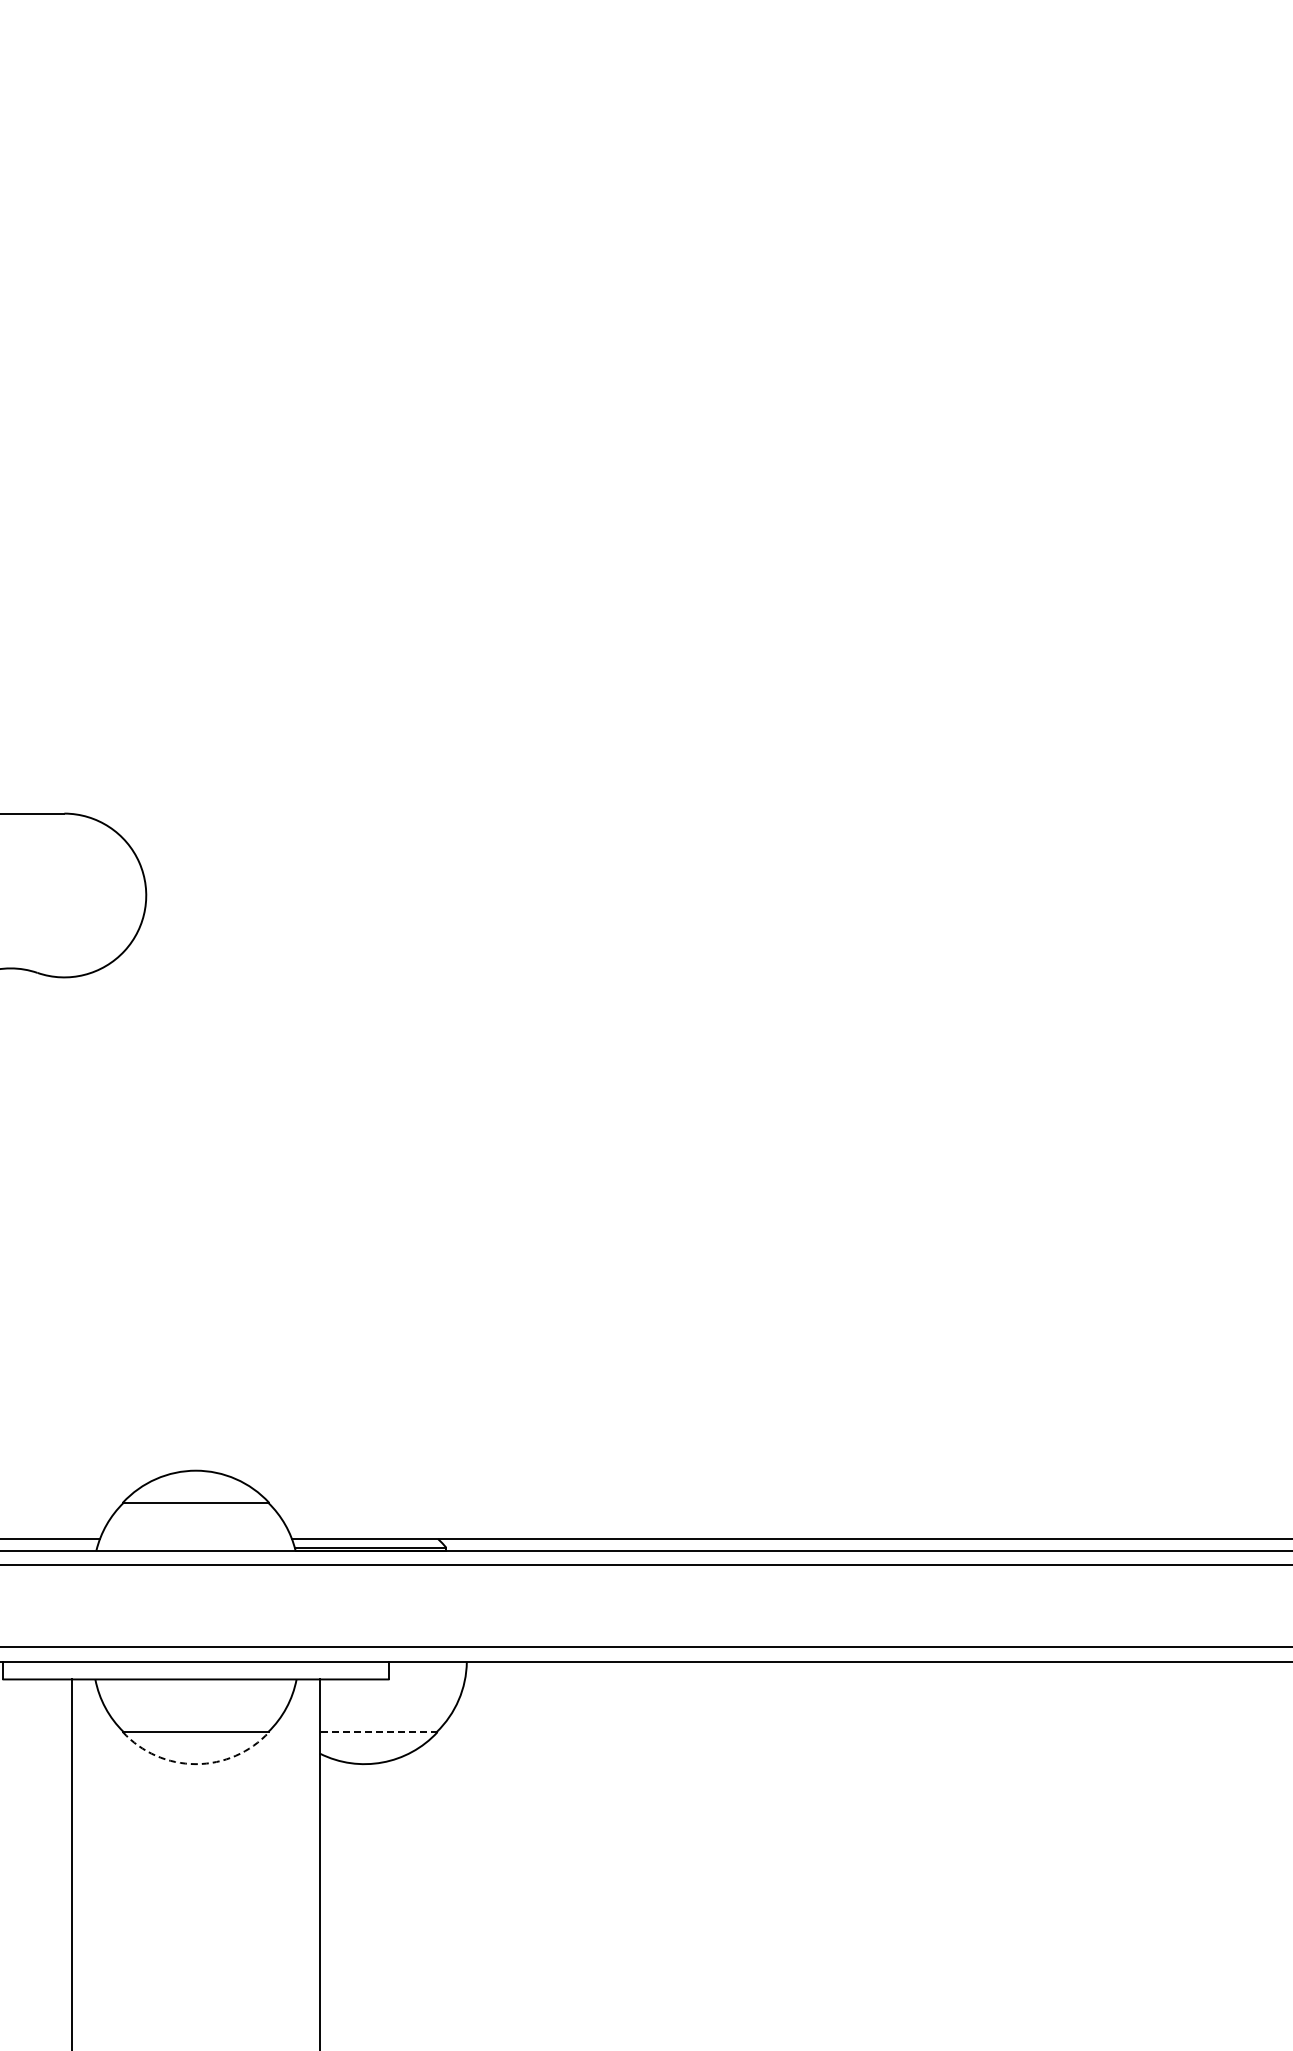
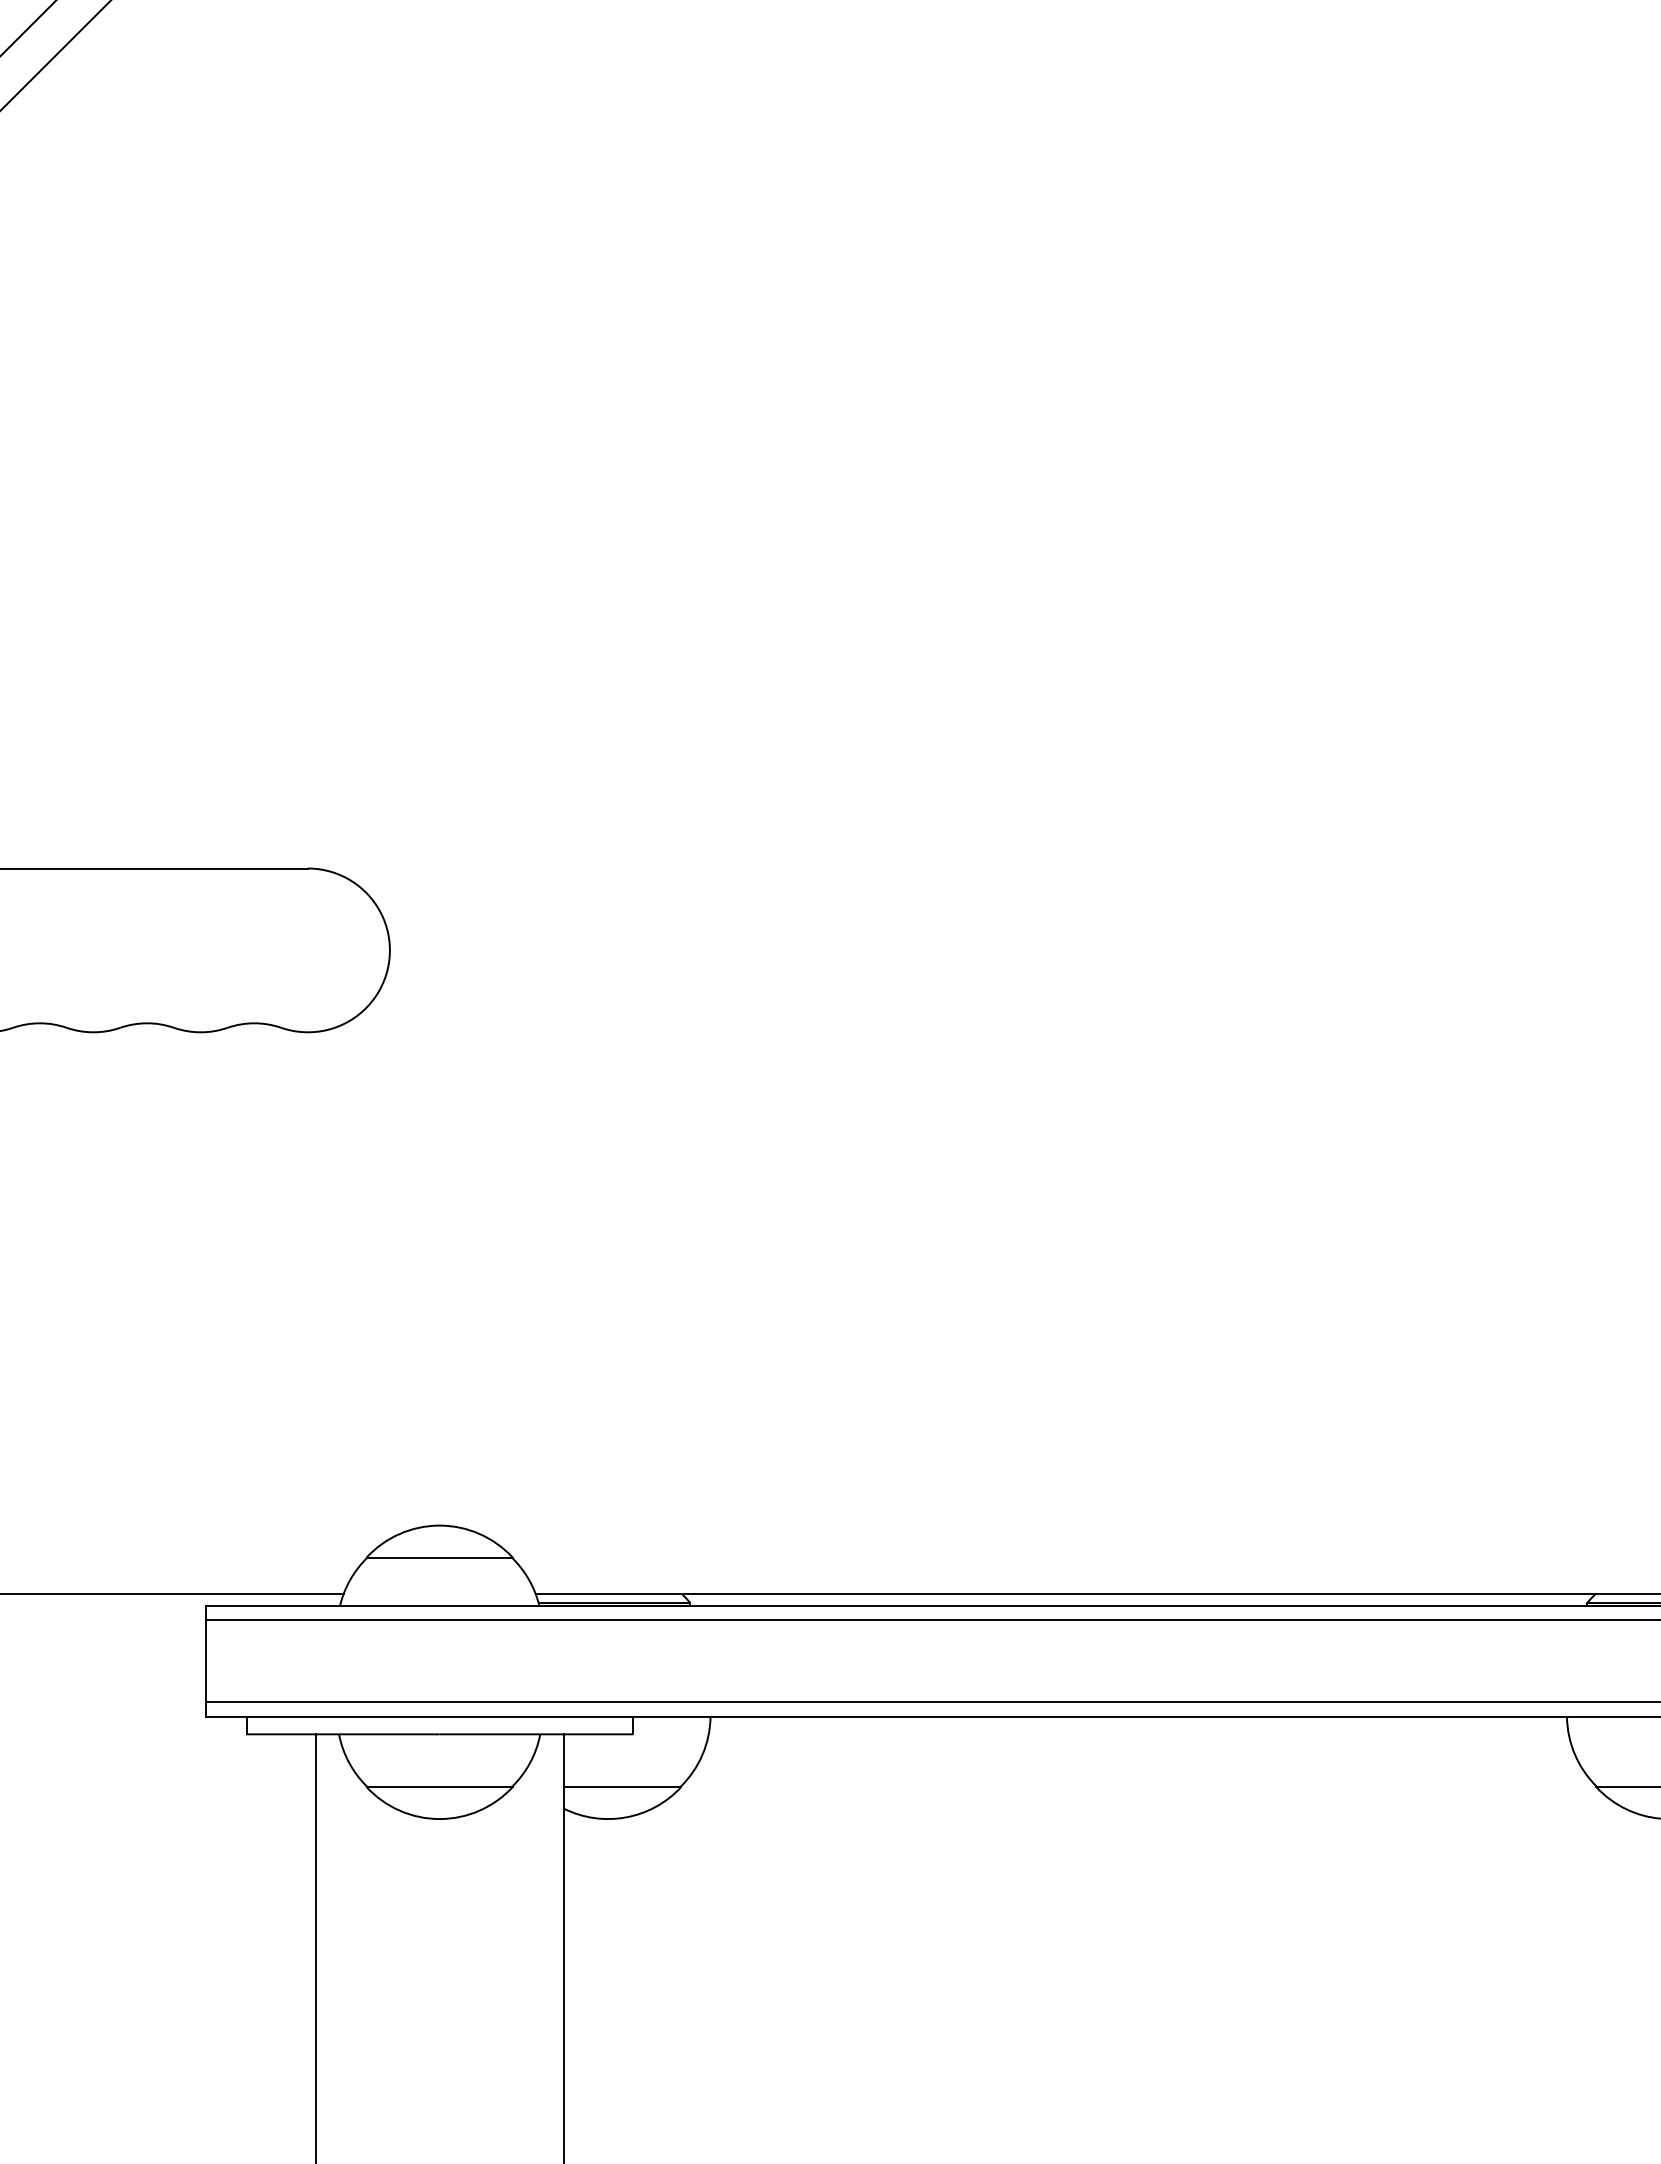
line: (378, 1731) -> (622, 1786), dashed -> solid
arc: (195, 1764) -> (439, 1819), dashed -> solid

